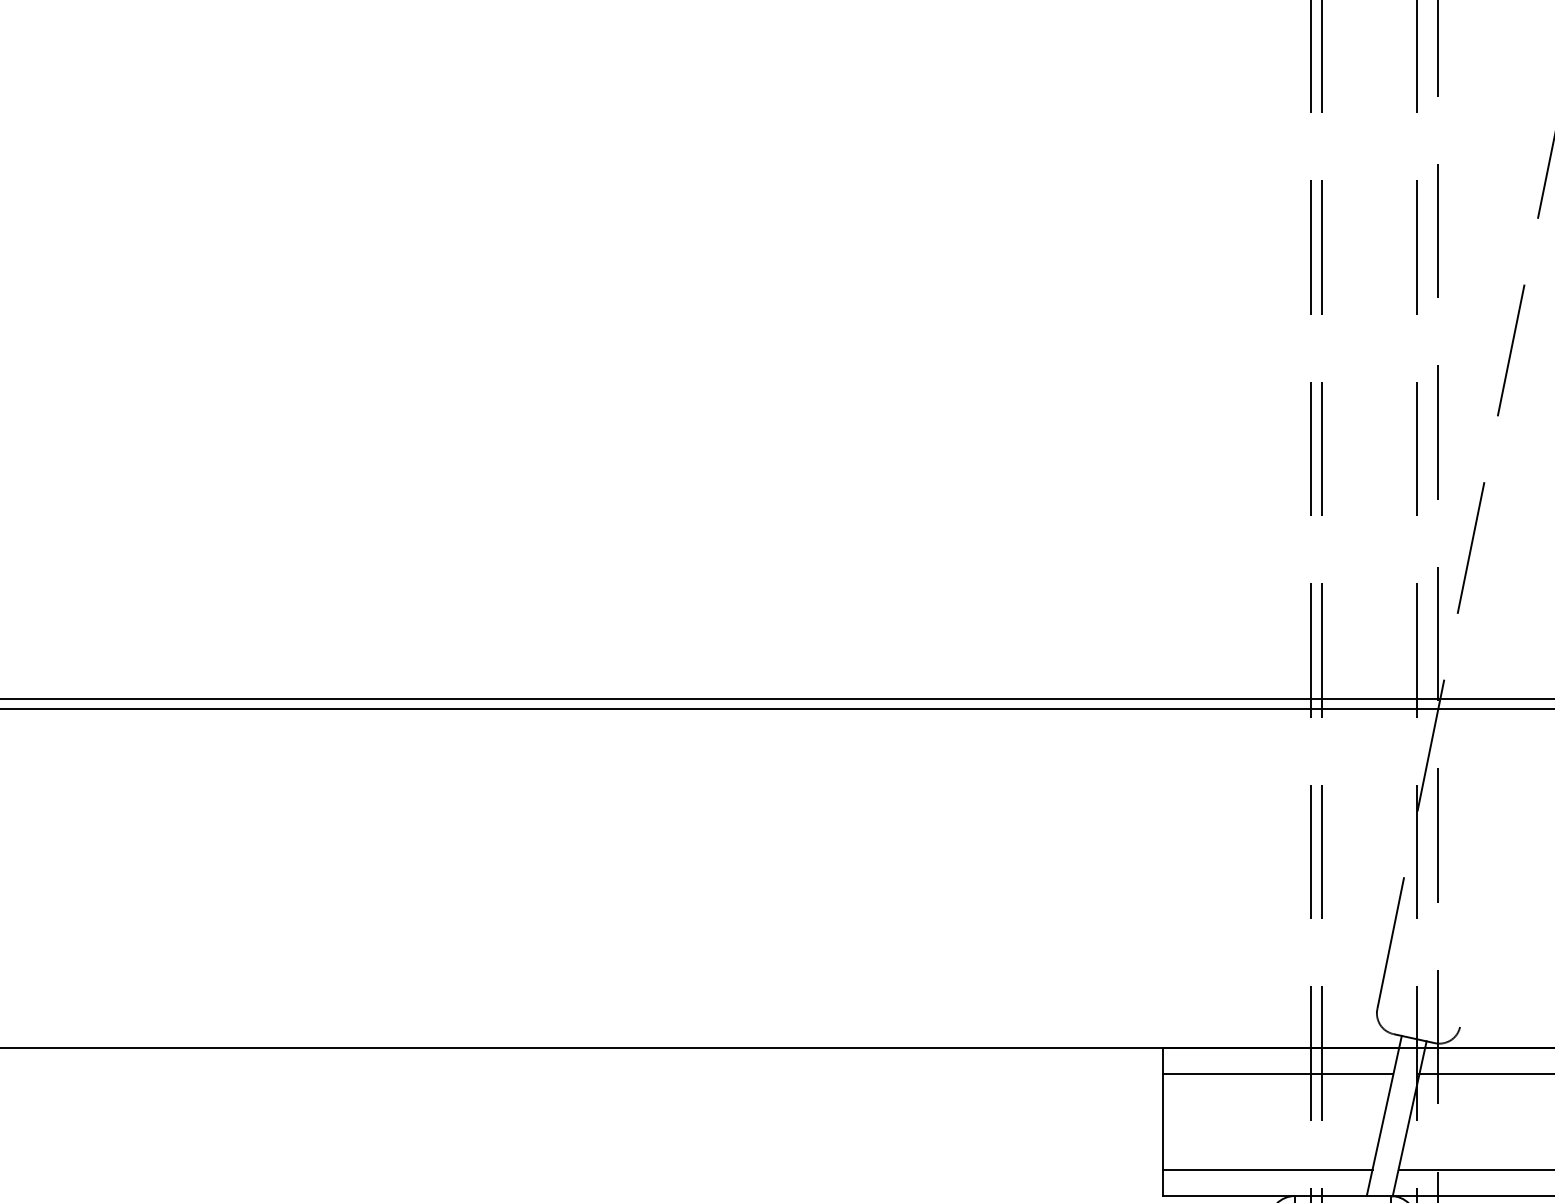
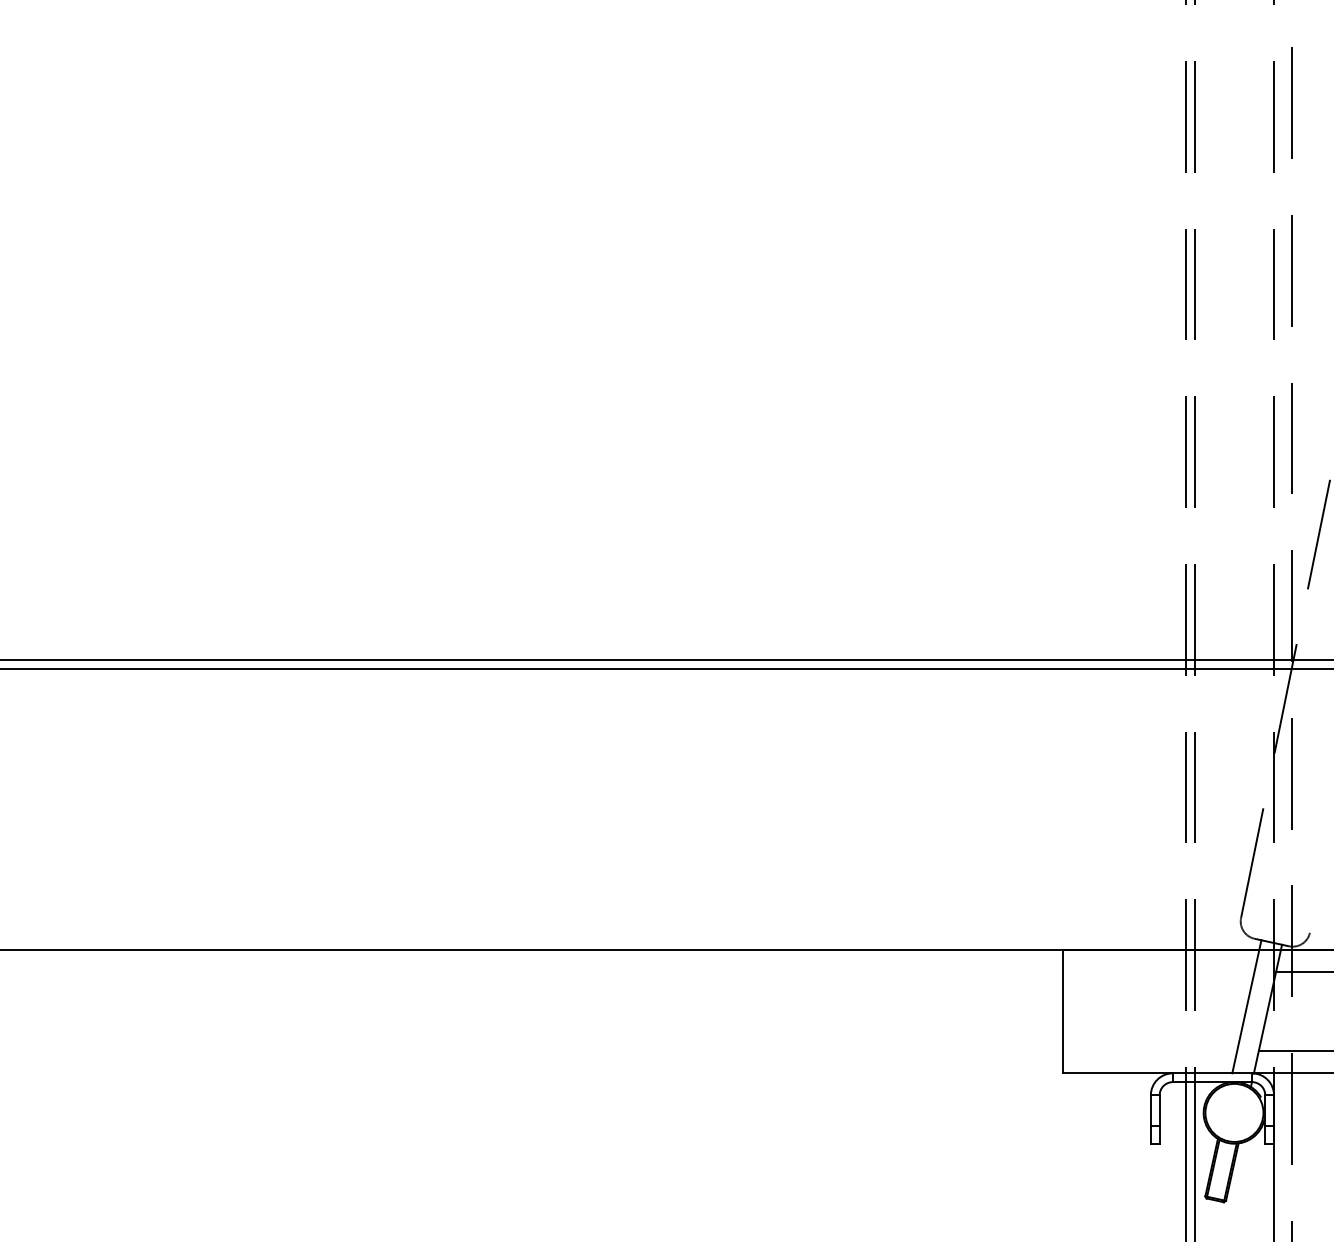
line: (1278, 1074) -> (1158, 972), removed
line: (1267, 1169) -> (1149, 1051), removed

